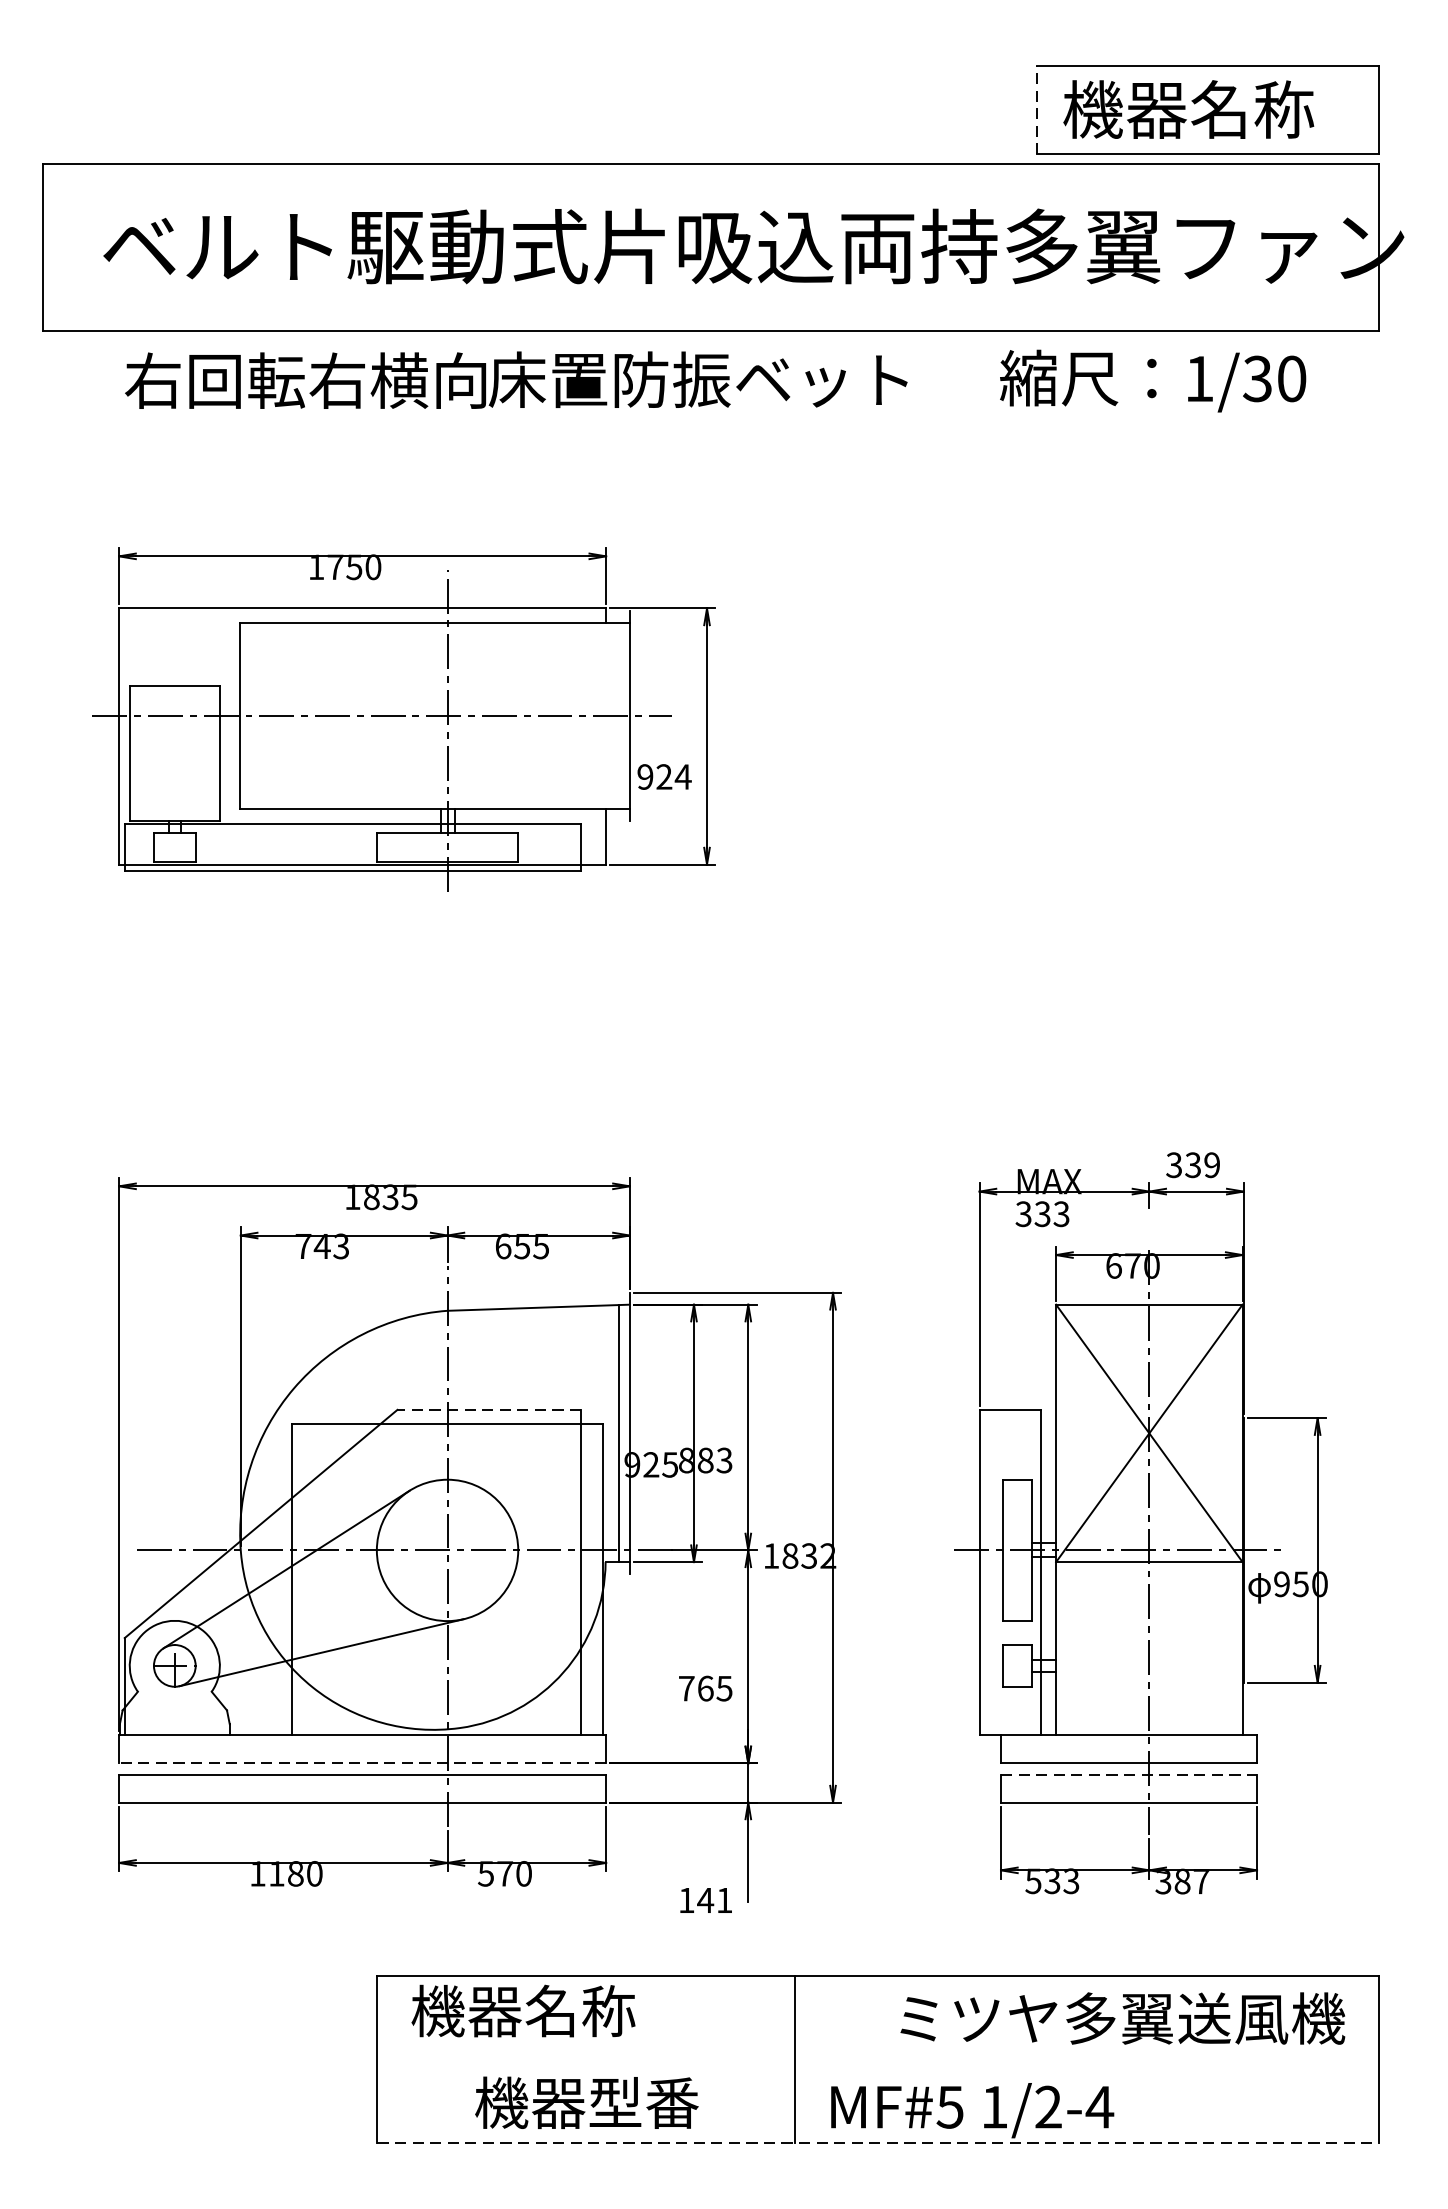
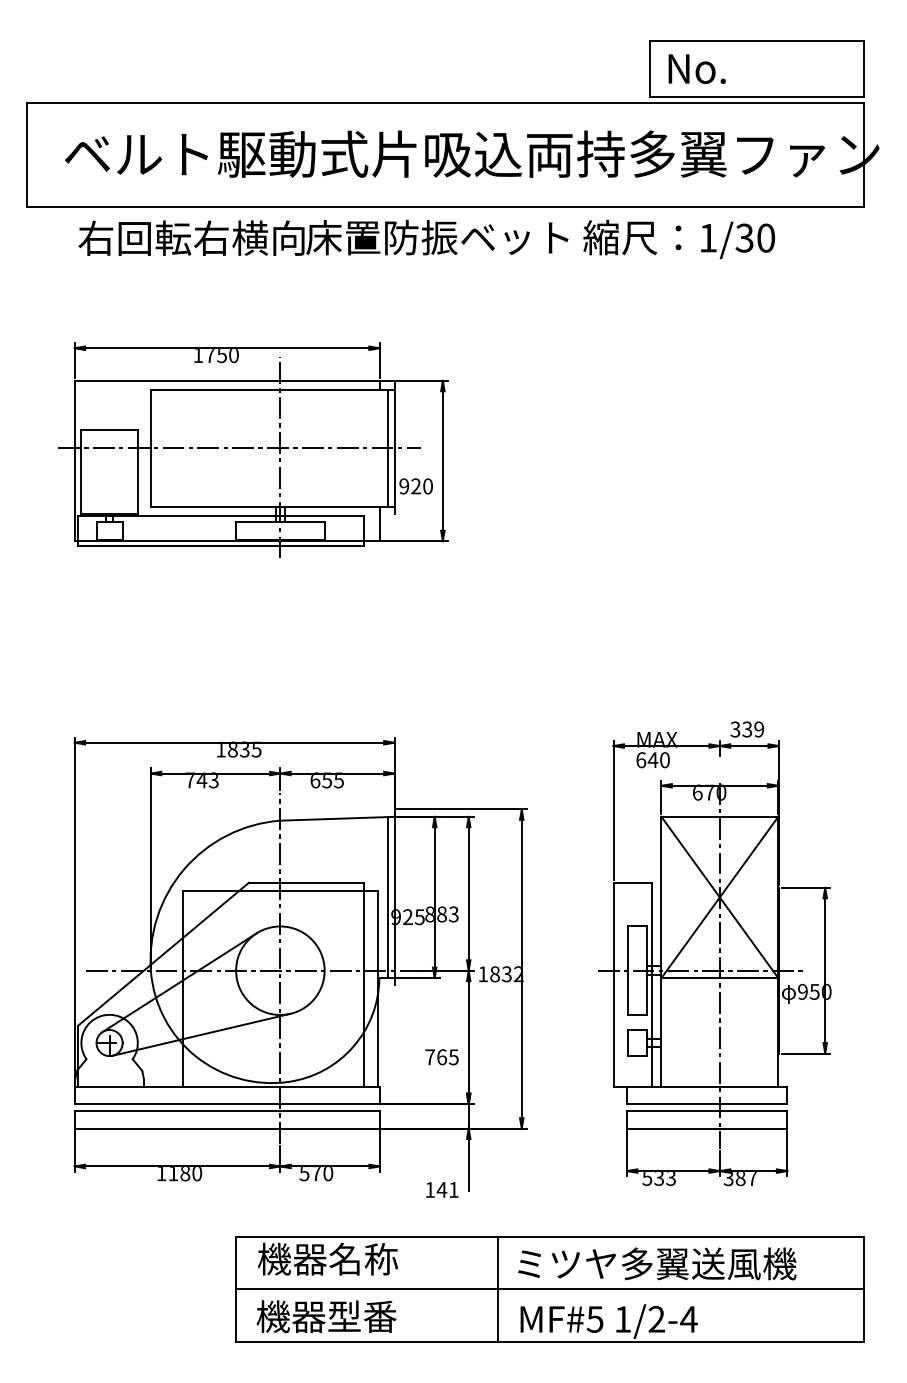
text: (1188, 109) -> (744, 68), 機器名称 -> No.
line: (1036, 111) -> (649, 69), dashed -> solid
text: (1151, 381) -> (678, 239), moved
line: (618, 714) -> (387, 447), added
text: (682, 777) -> (427, 486), 924 -> 920
text: (1041, 1214) -> (652, 760), 333 -> 640
line: (489, 1409) -> (306, 882), dashed -> solid
line: (361, 1764) -> (226, 1104), dashed -> solid
line: (1129, 1775) -> (707, 1111), dashed -> solid
text: (1123, 2017) -> (657, 1263), moved
line: (877, 2059) -> (549, 1289), added
text: (586, 2102) -> (326, 1316), moved
line: (878, 2142) -> (550, 1341), dashed -> solid

